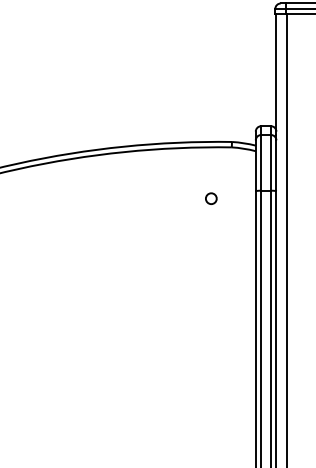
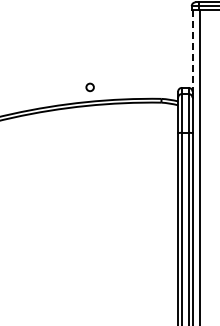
line: (276, 75) -> (192, 52), solid -> dashed
circle: (210, 198) -> (89, 87), moved

